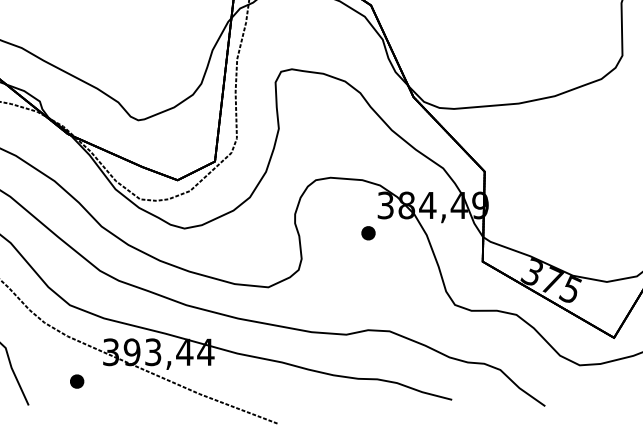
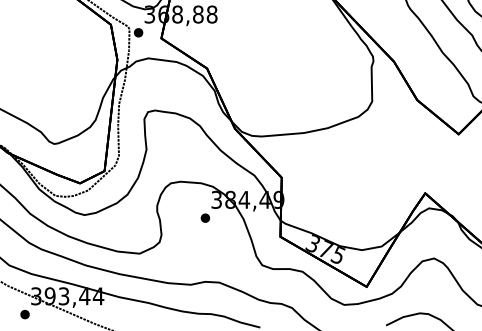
part: (76, 381) -> (24, 314), moved

